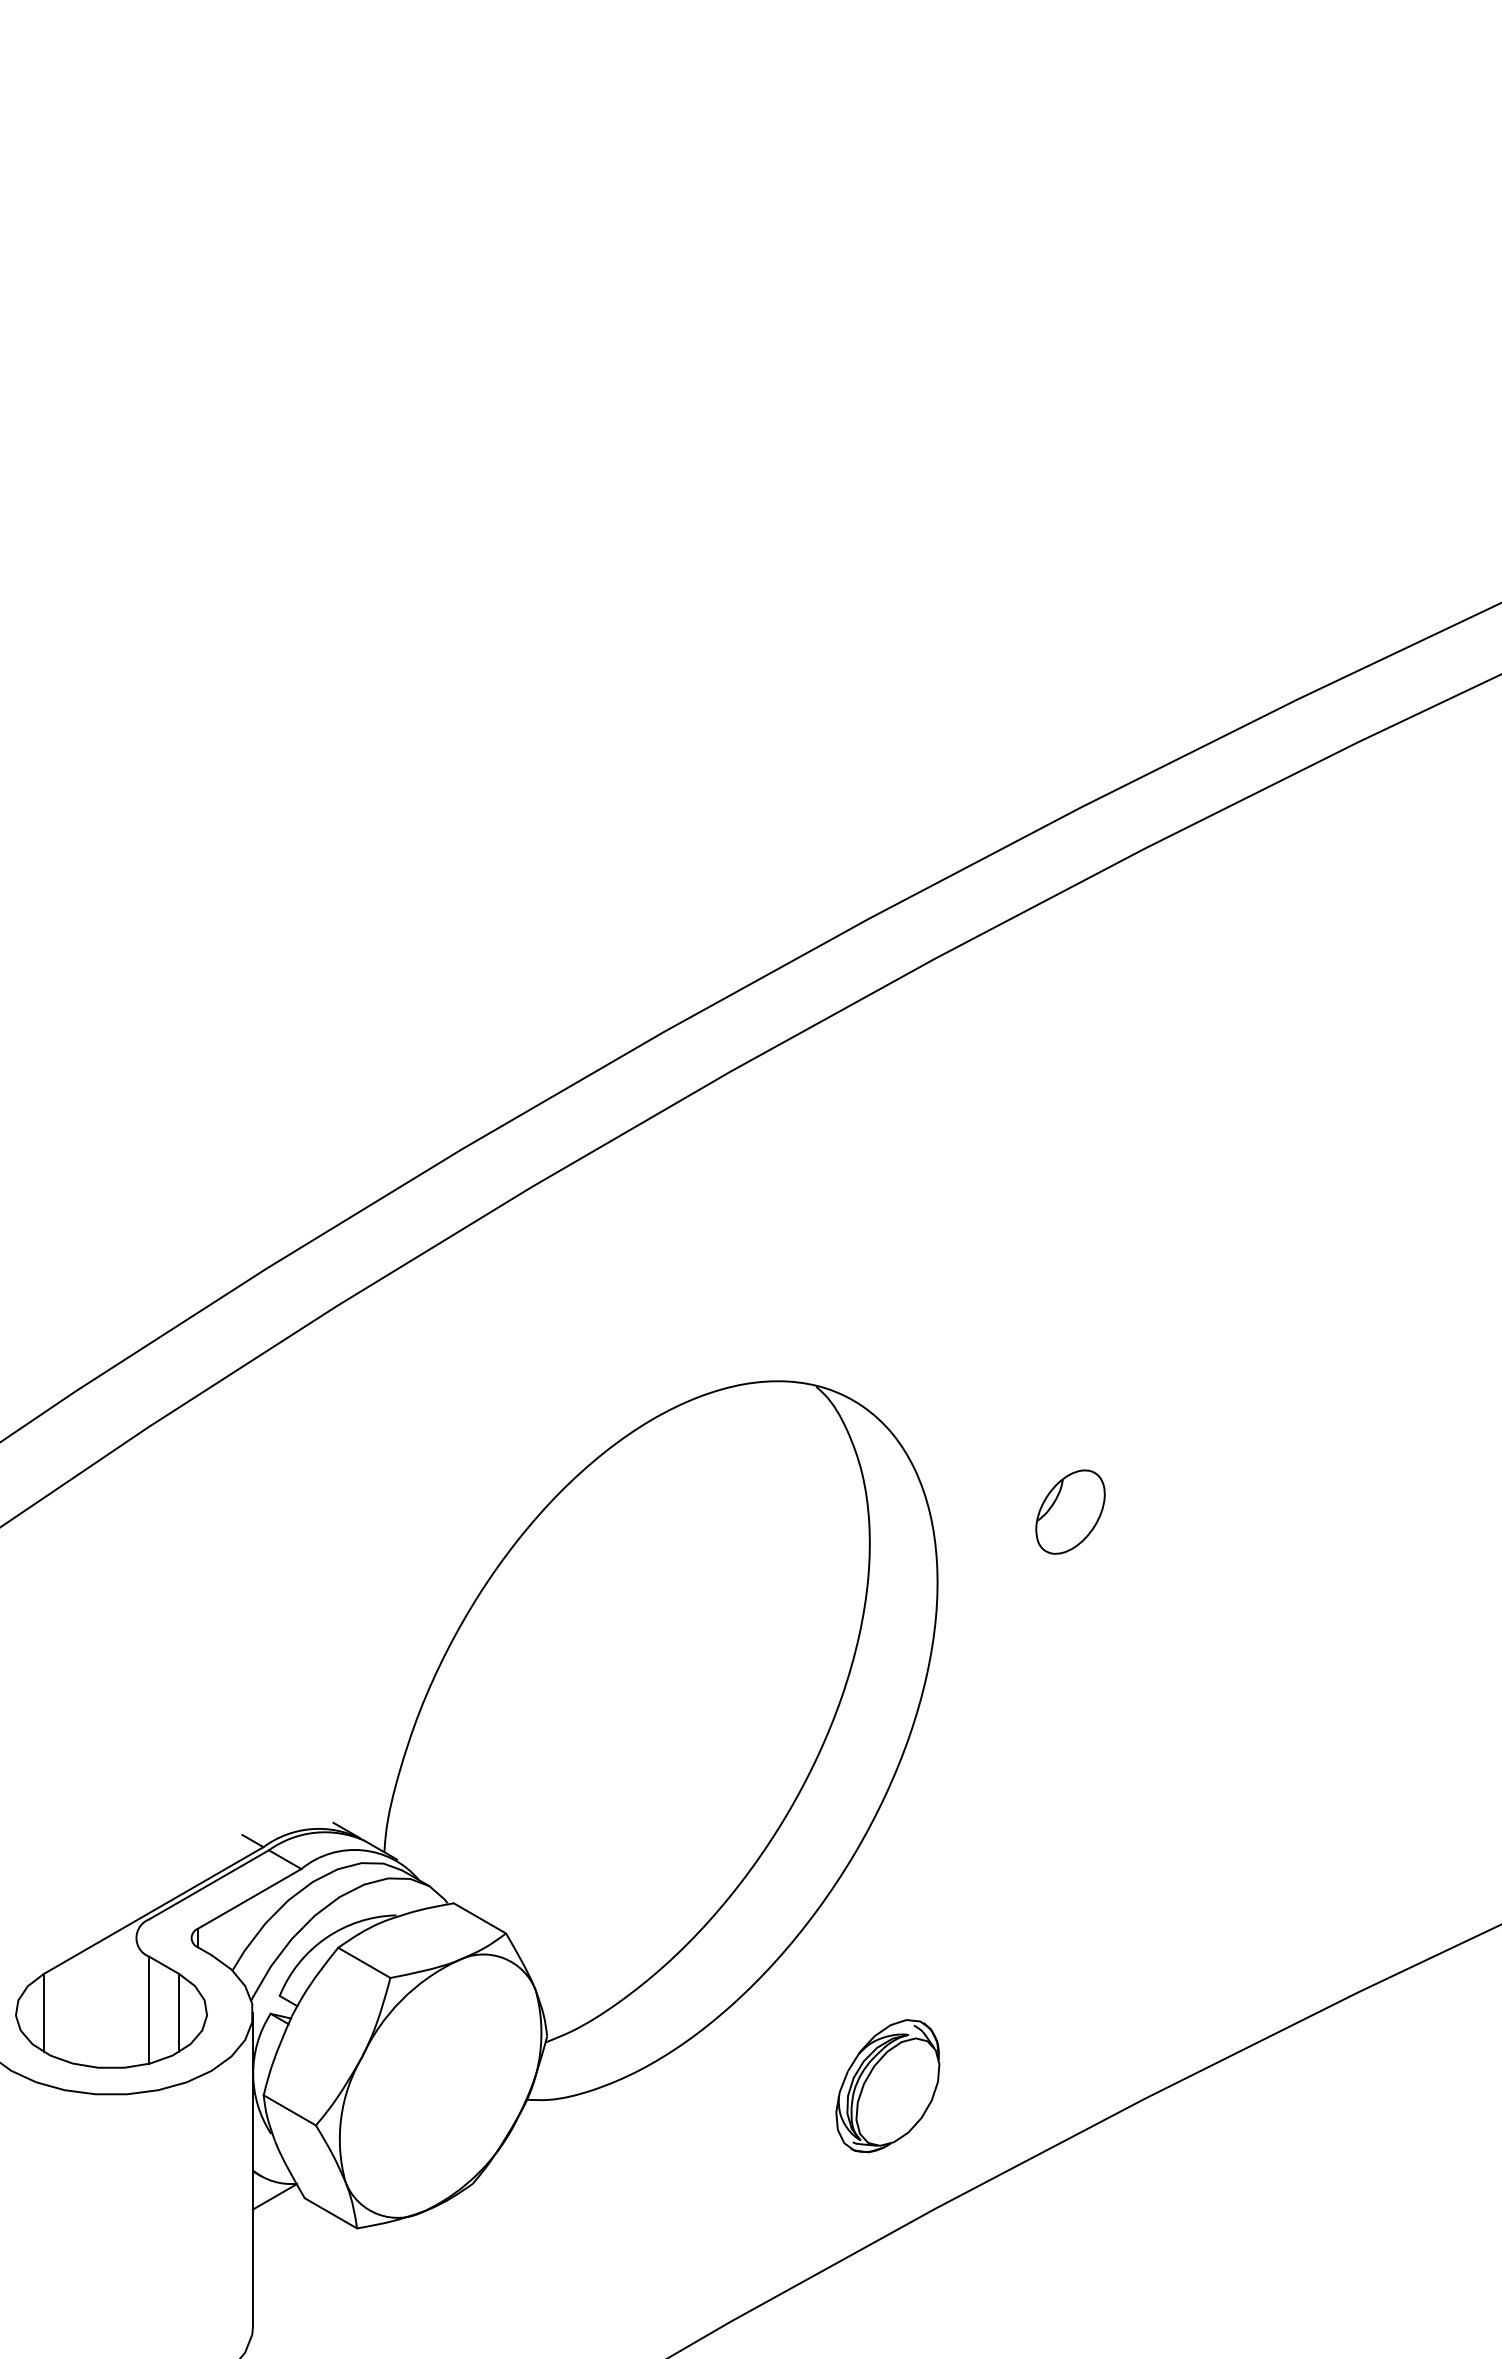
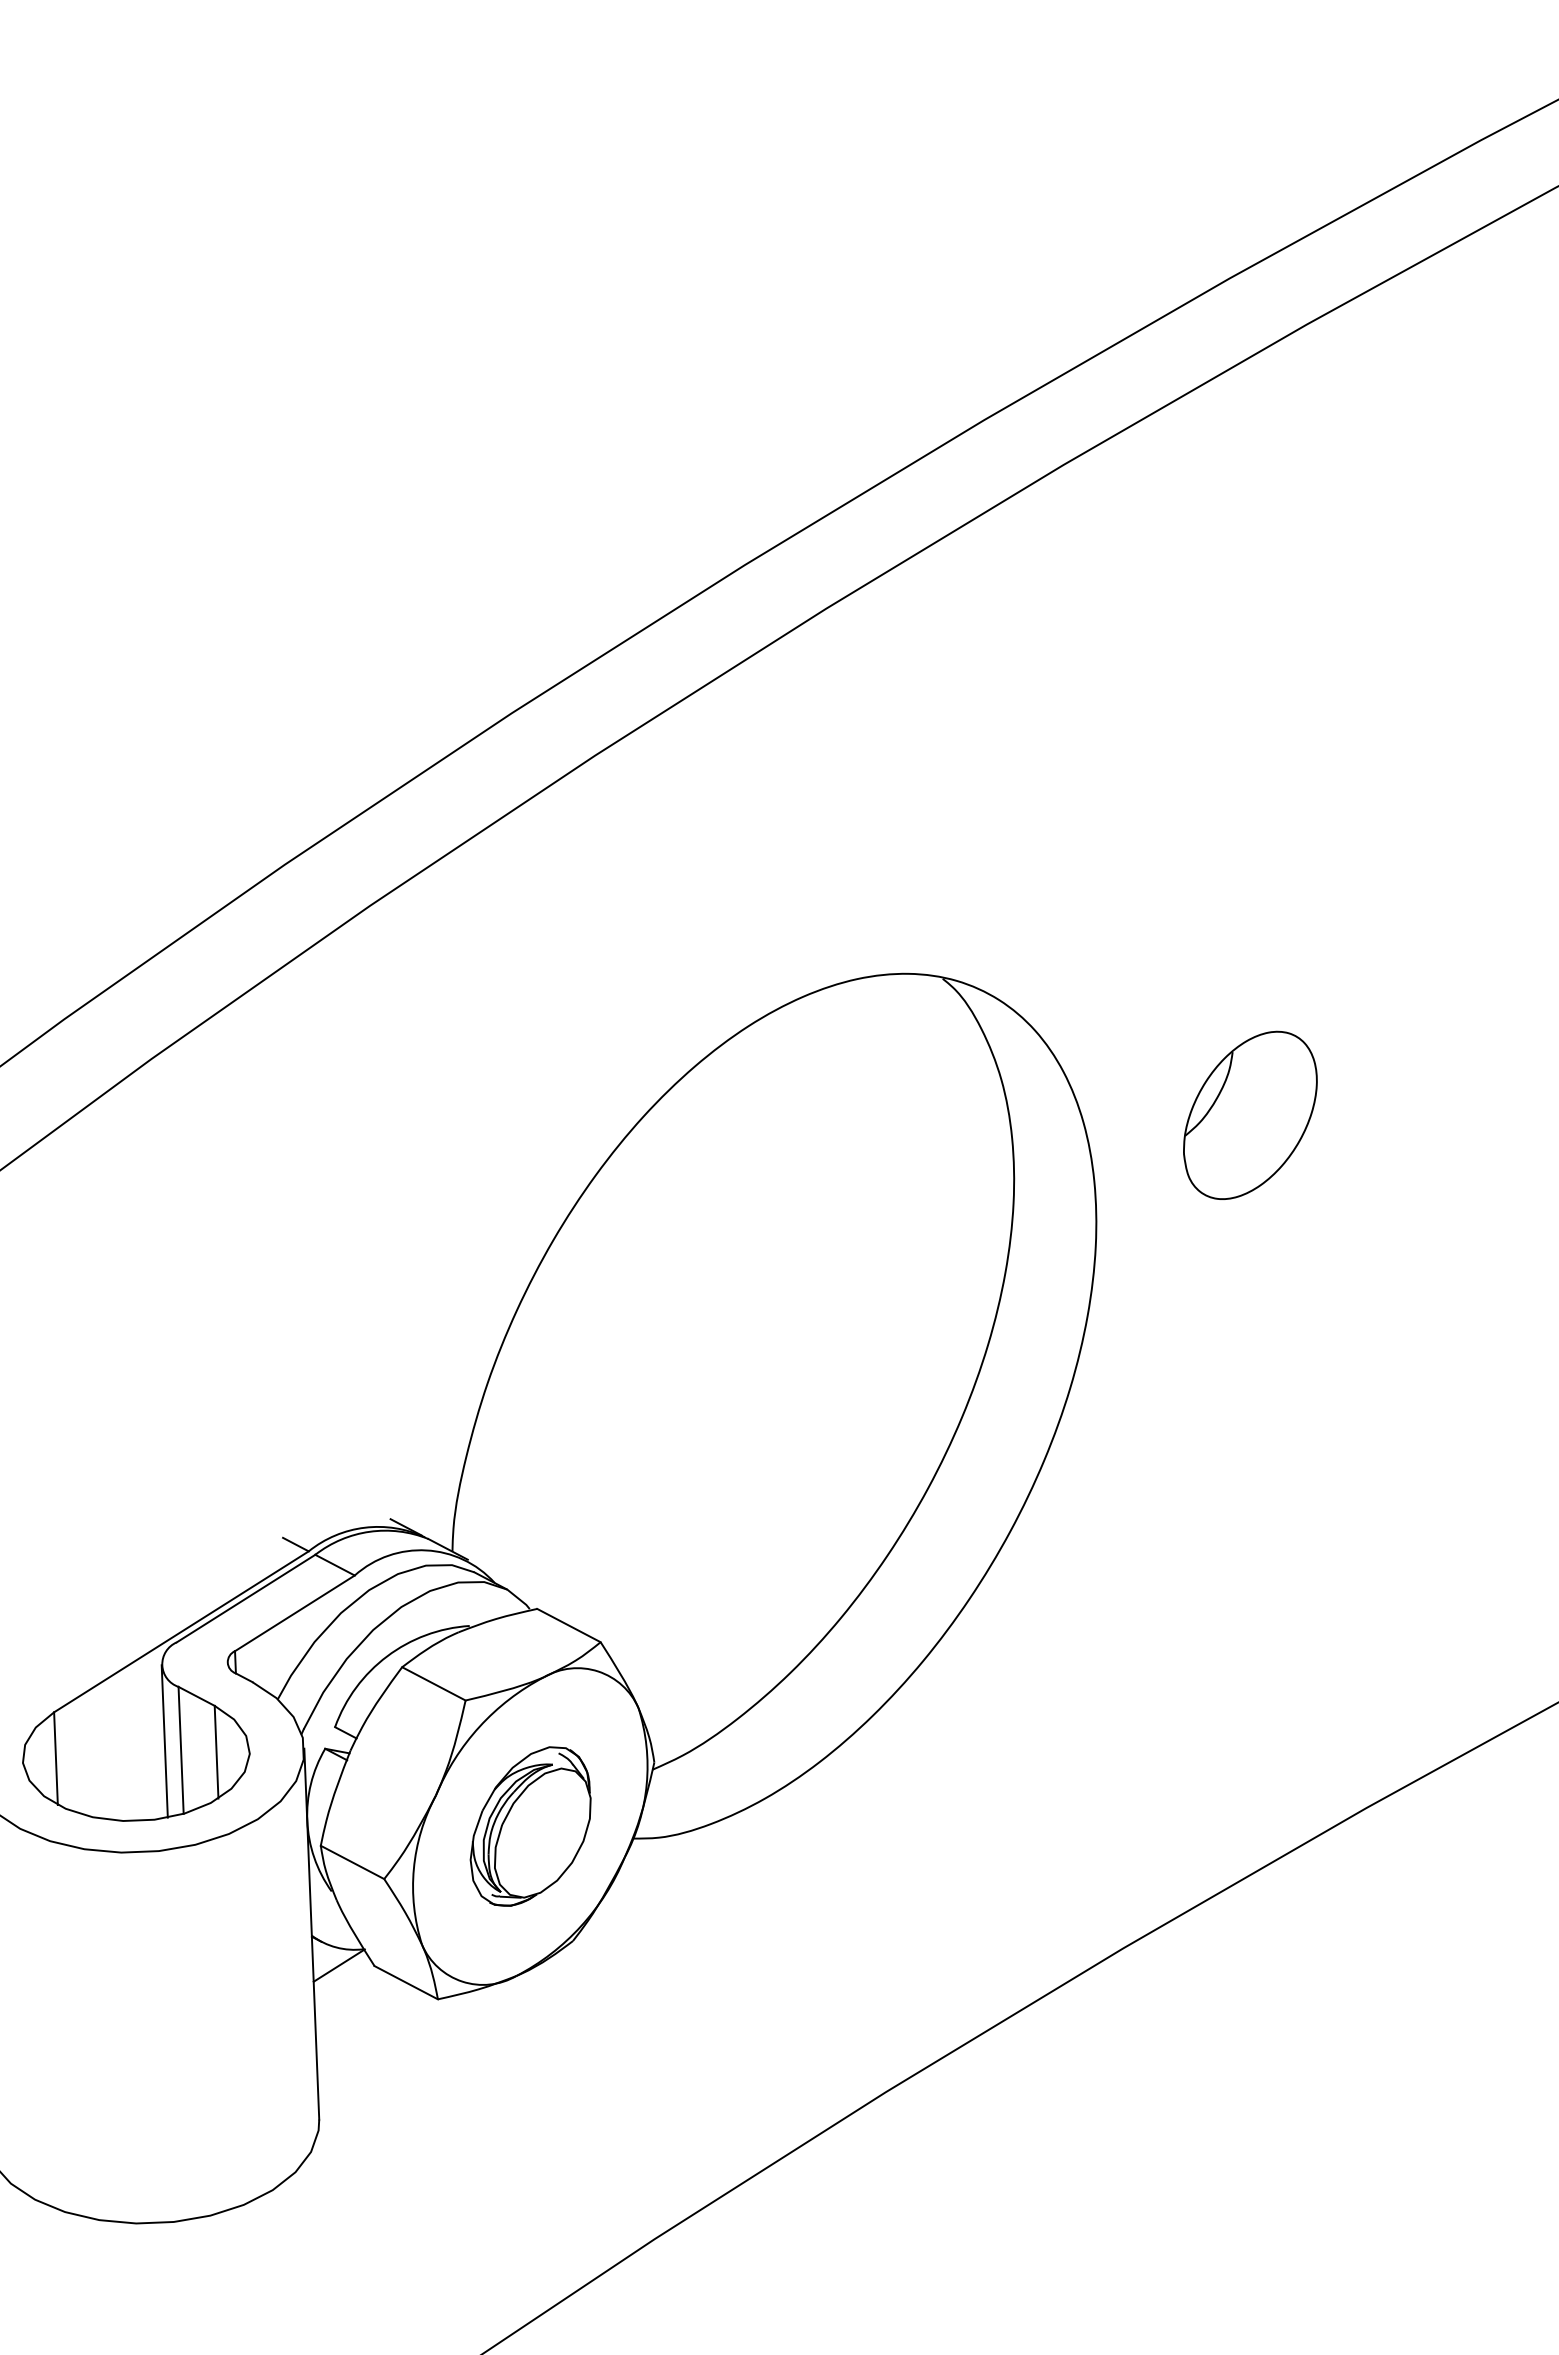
part: (1070, 1511) -> (1250, 1114), size x1.67
line: (135, 2002) -> (164, 1741), added
part: (887, 2086) -> (530, 1826), moved

